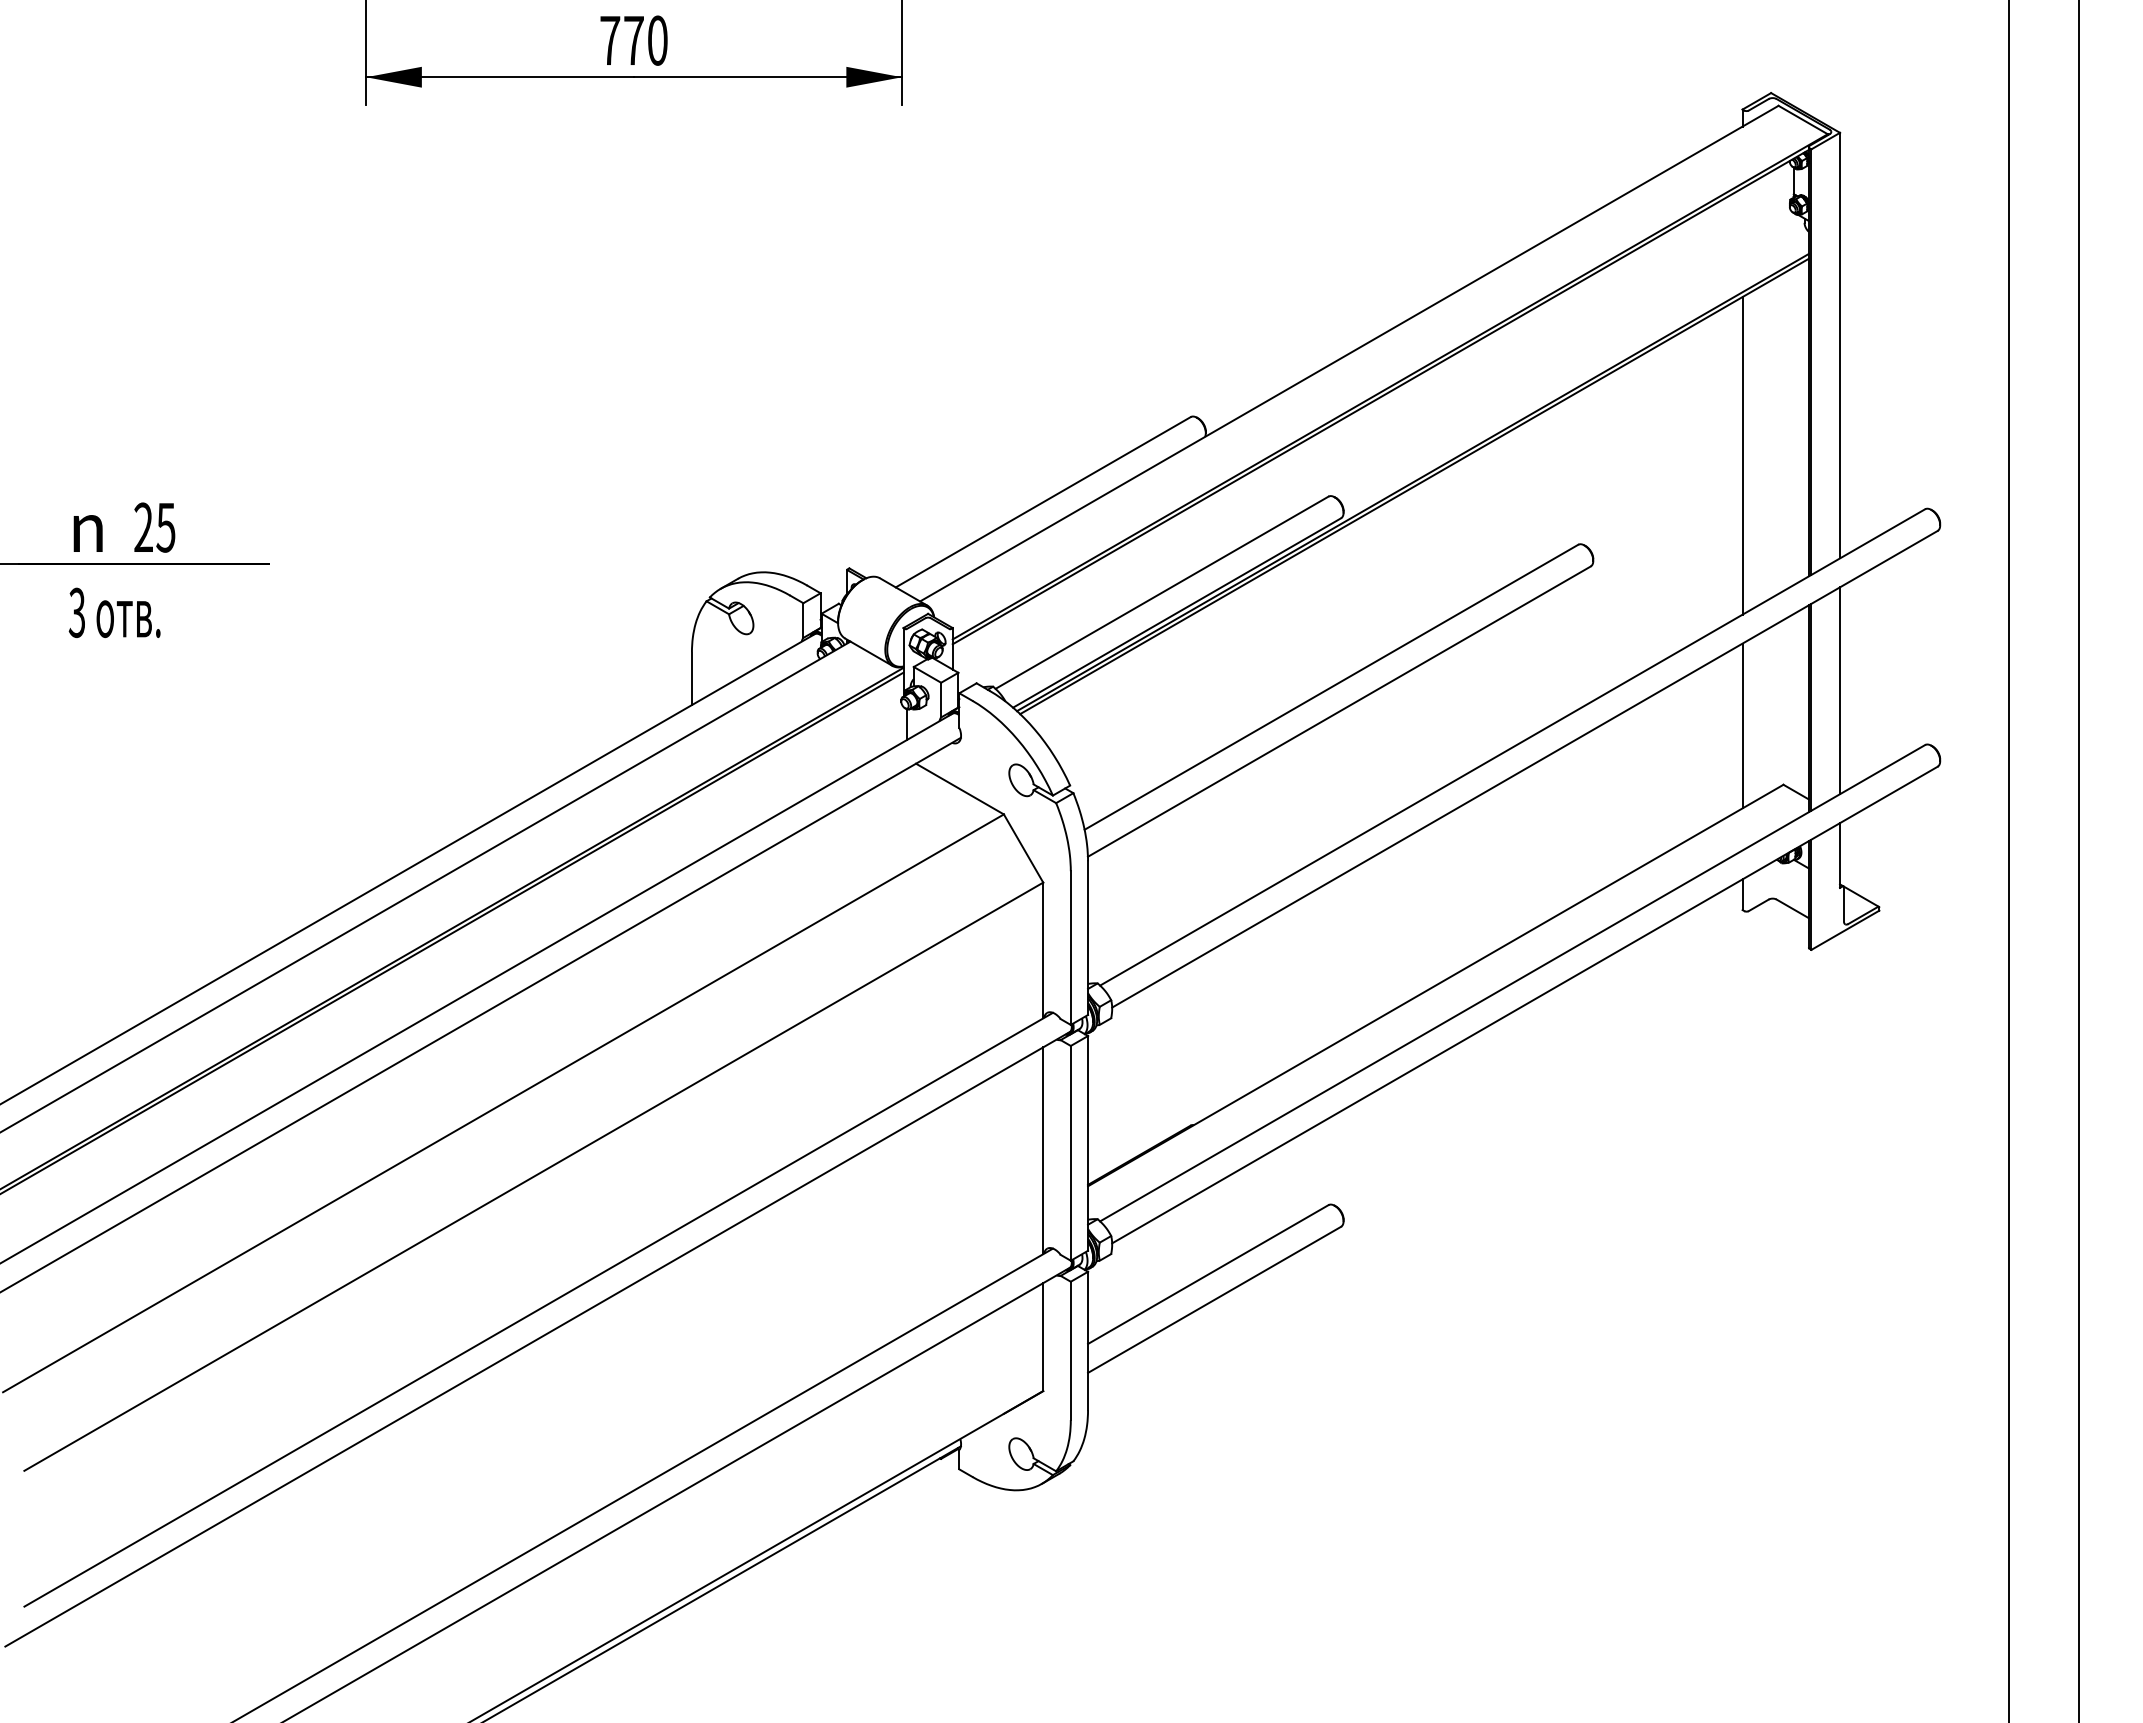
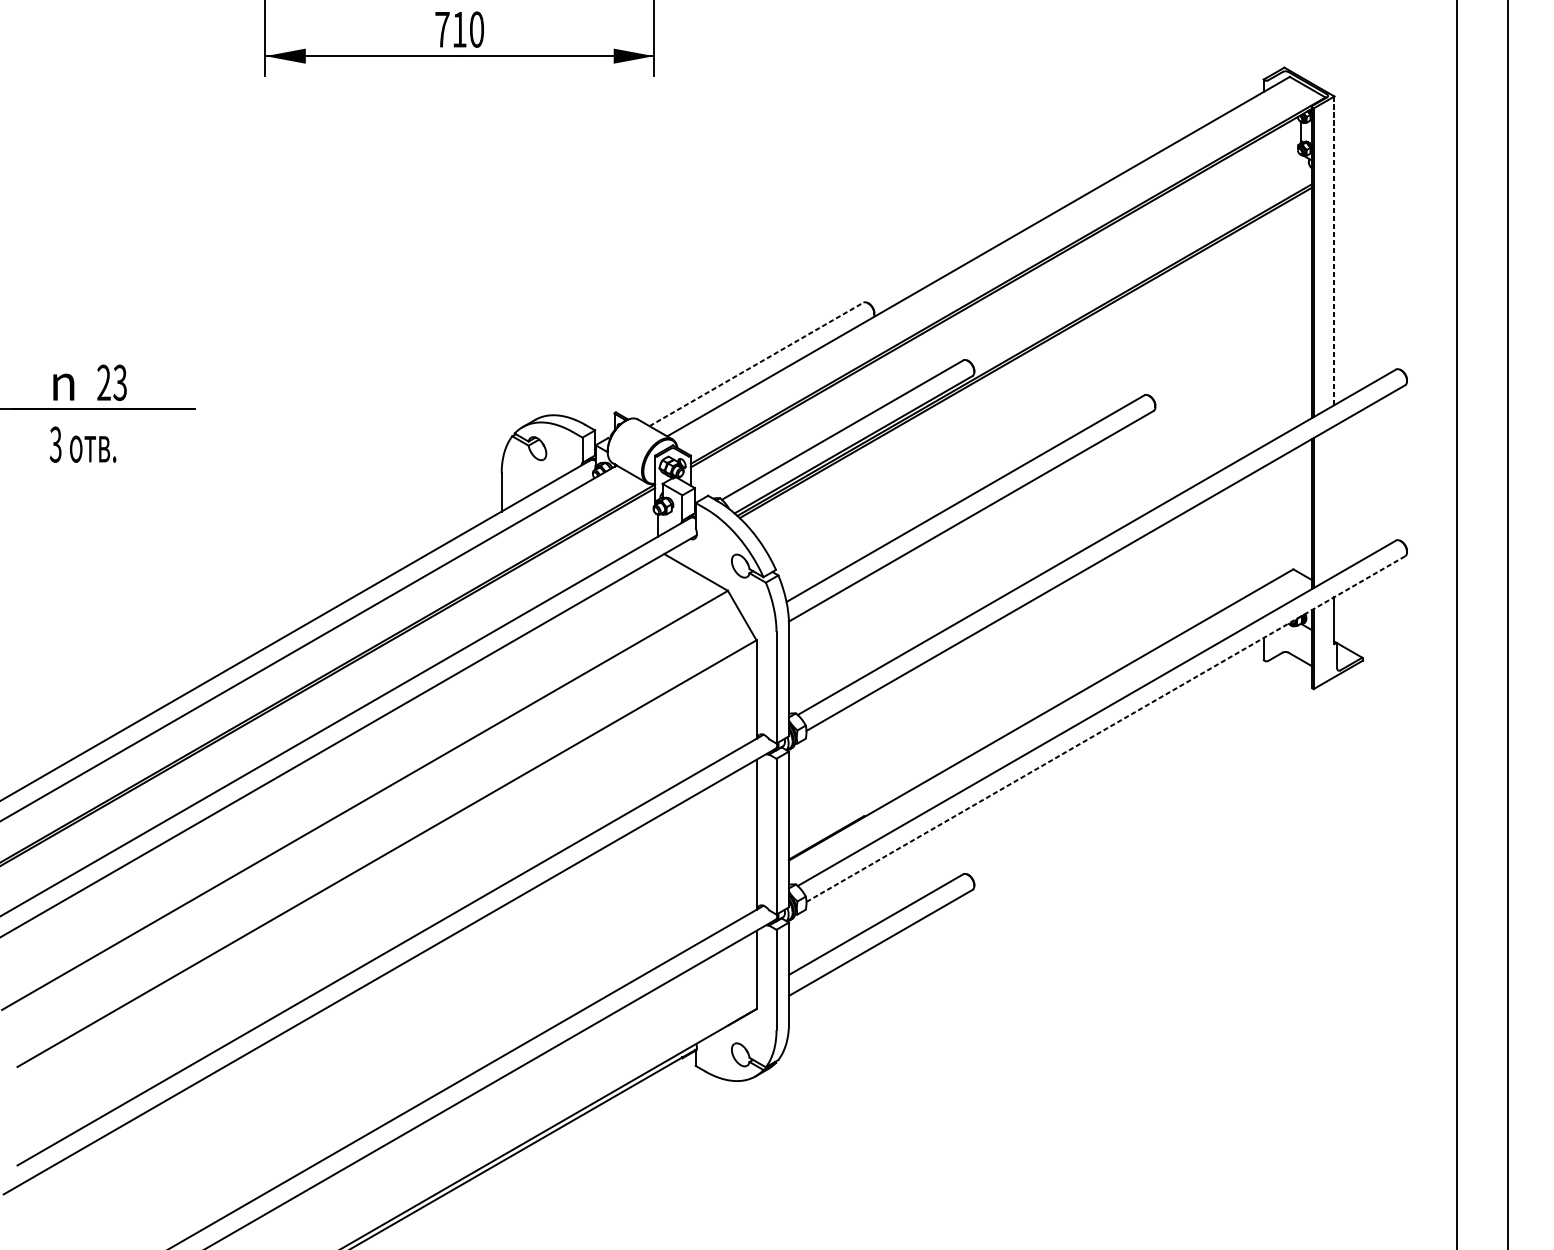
text: (633, 40) -> (459, 29), 770 -> 710
line: (1840, 345) -> (1334, 250), solid -> dashed
line: (1742, 455) -> (1263, 330), removed
line: (1043, 502) -> (756, 364), solid -> dashed
text: (165, 527) -> (119, 382), 25 -> 23
line: (1840, 690) -> (1334, 500), removed
line: (1742, 725) -> (1263, 526), removed
line: (1524, 1005) -> (1105, 729), solid -> dashed

